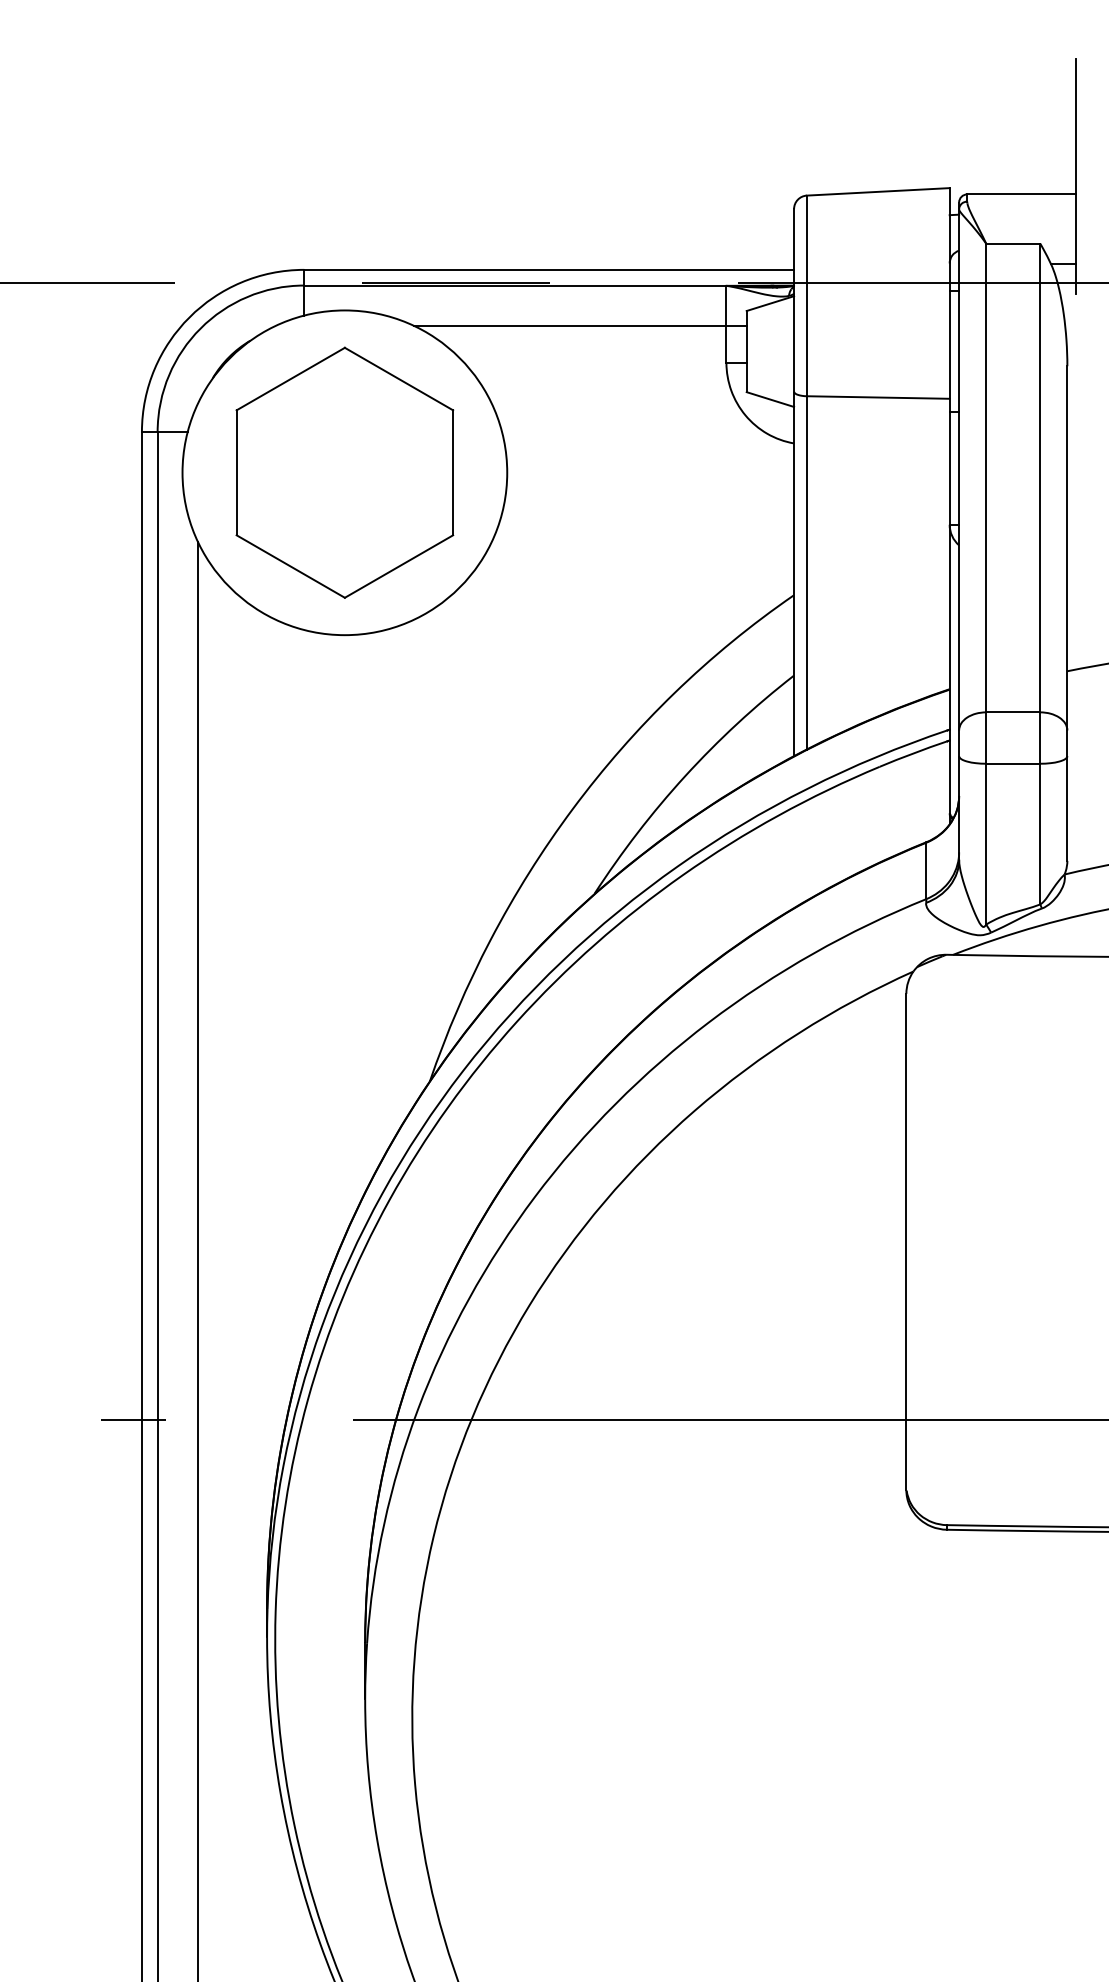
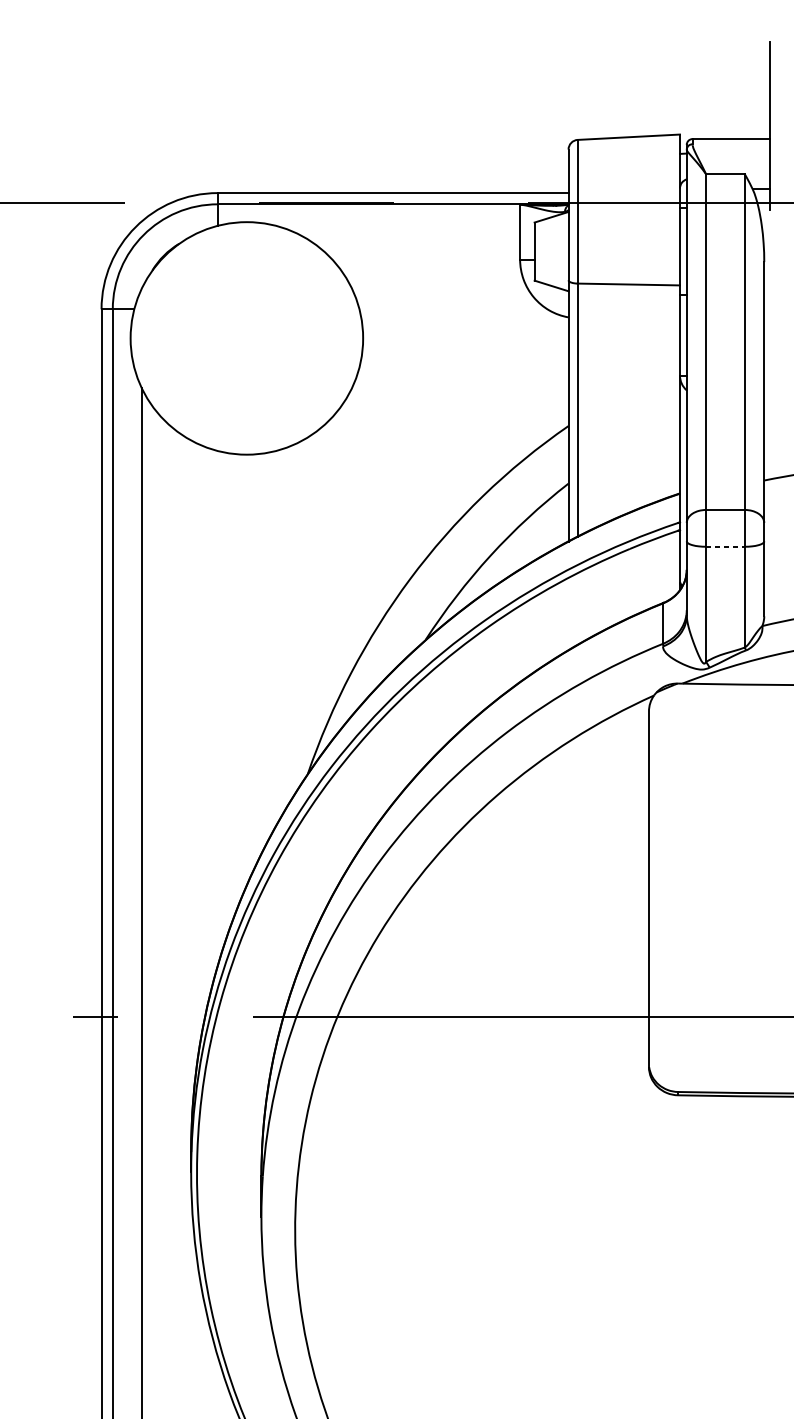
line: (580, 326) -> (415, 233), removed
part: (344, 472) -> (246, 338), removed
line: (1013, 763) -> (725, 546), solid -> dashed

